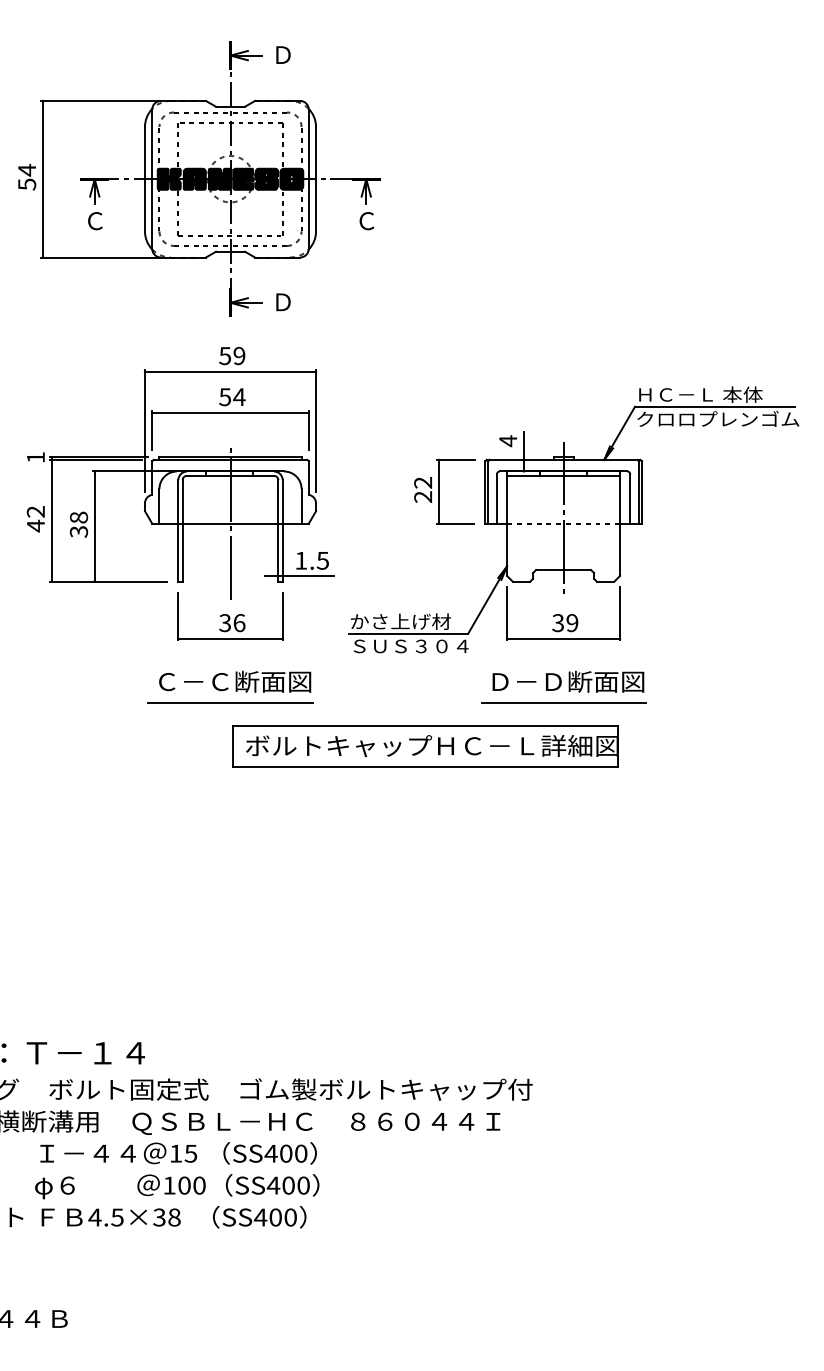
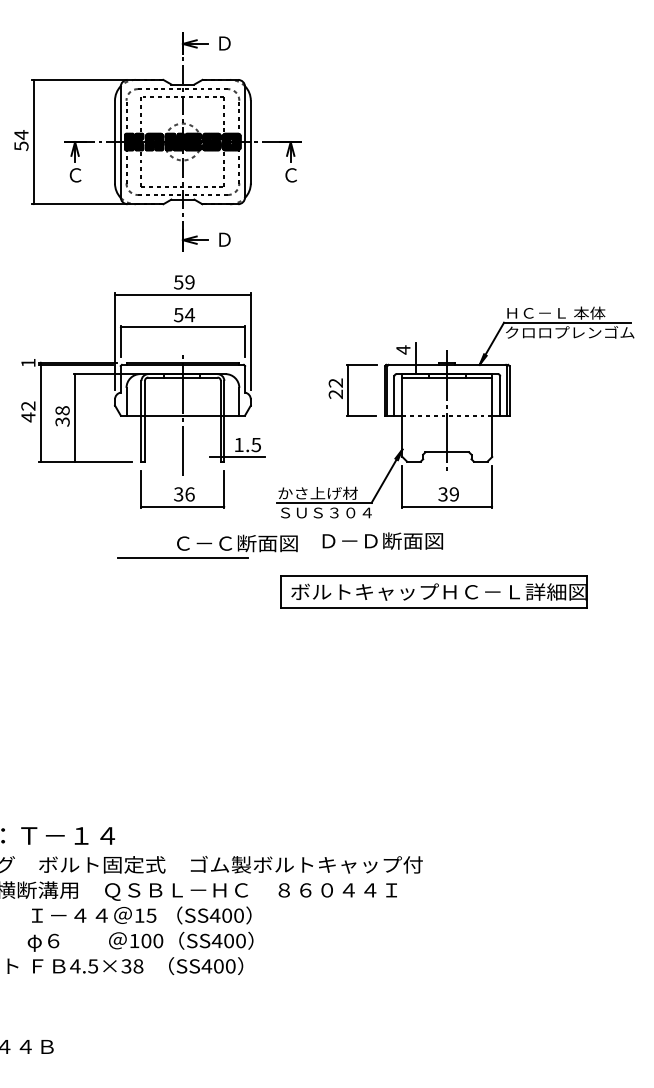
text: (235, 681) -> (237, 543), moved
text: (568, 681) -> (382, 540), moved
line: (563, 702) -> (447, 557), removed
part: (425, 746) -> (433, 592), moved

